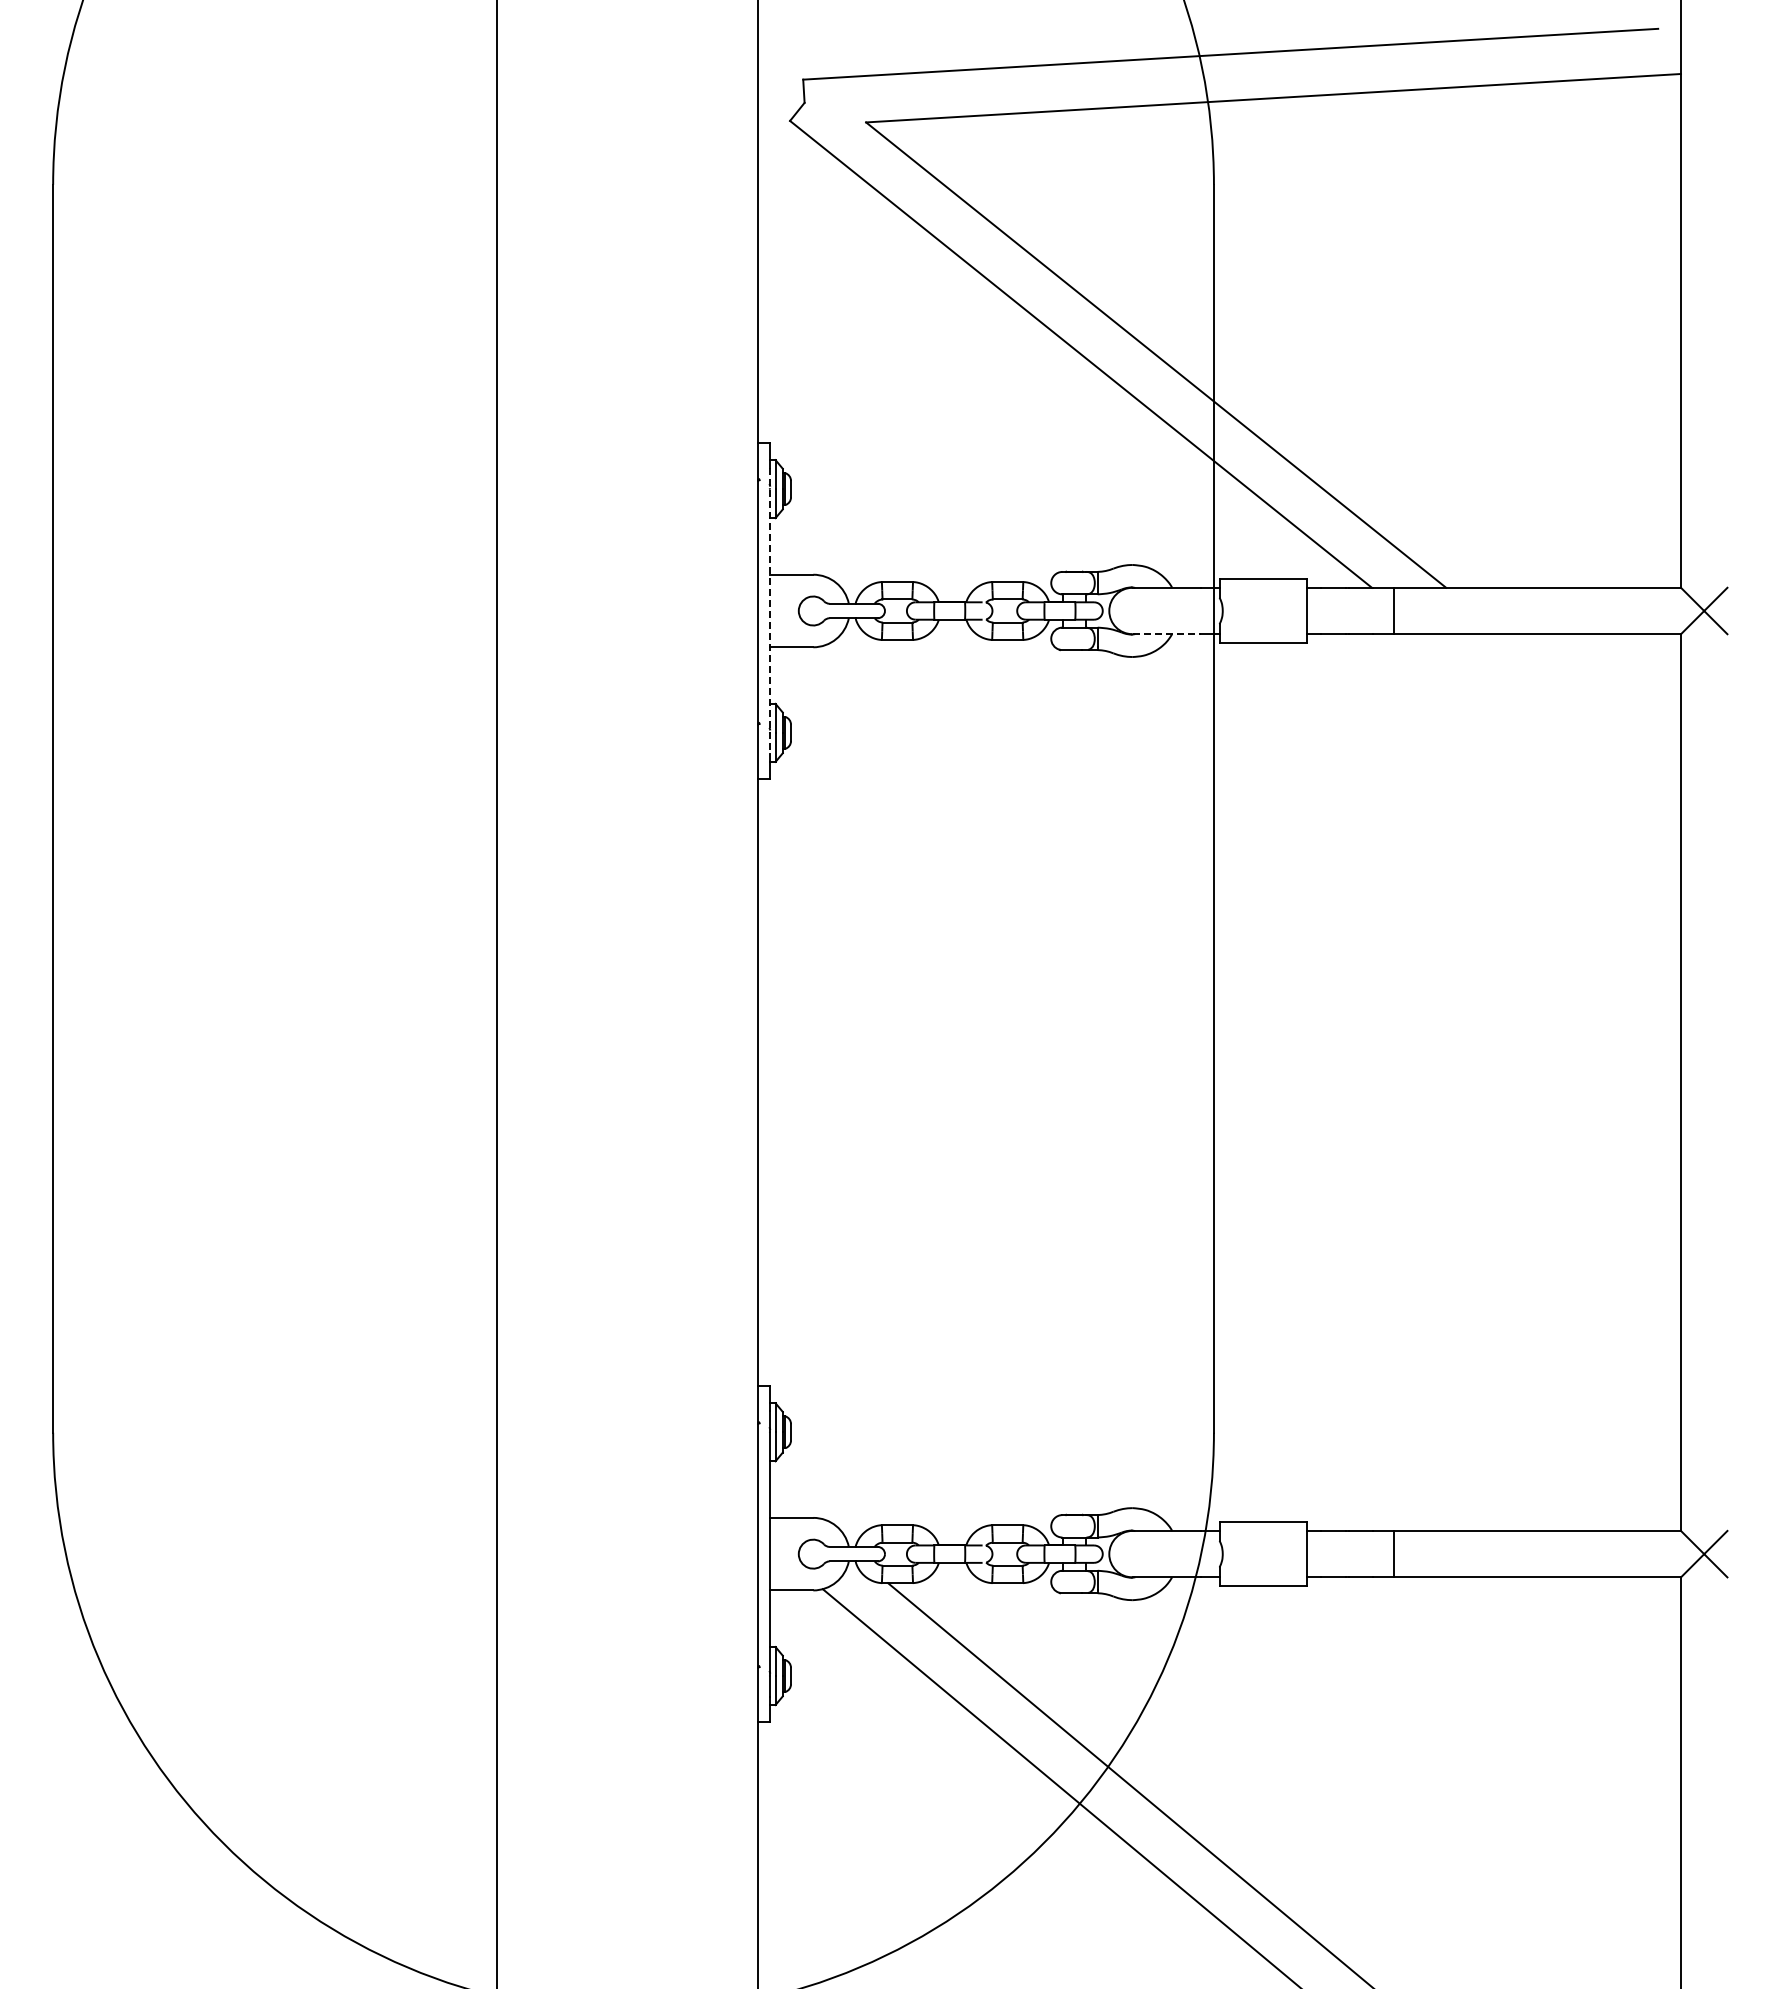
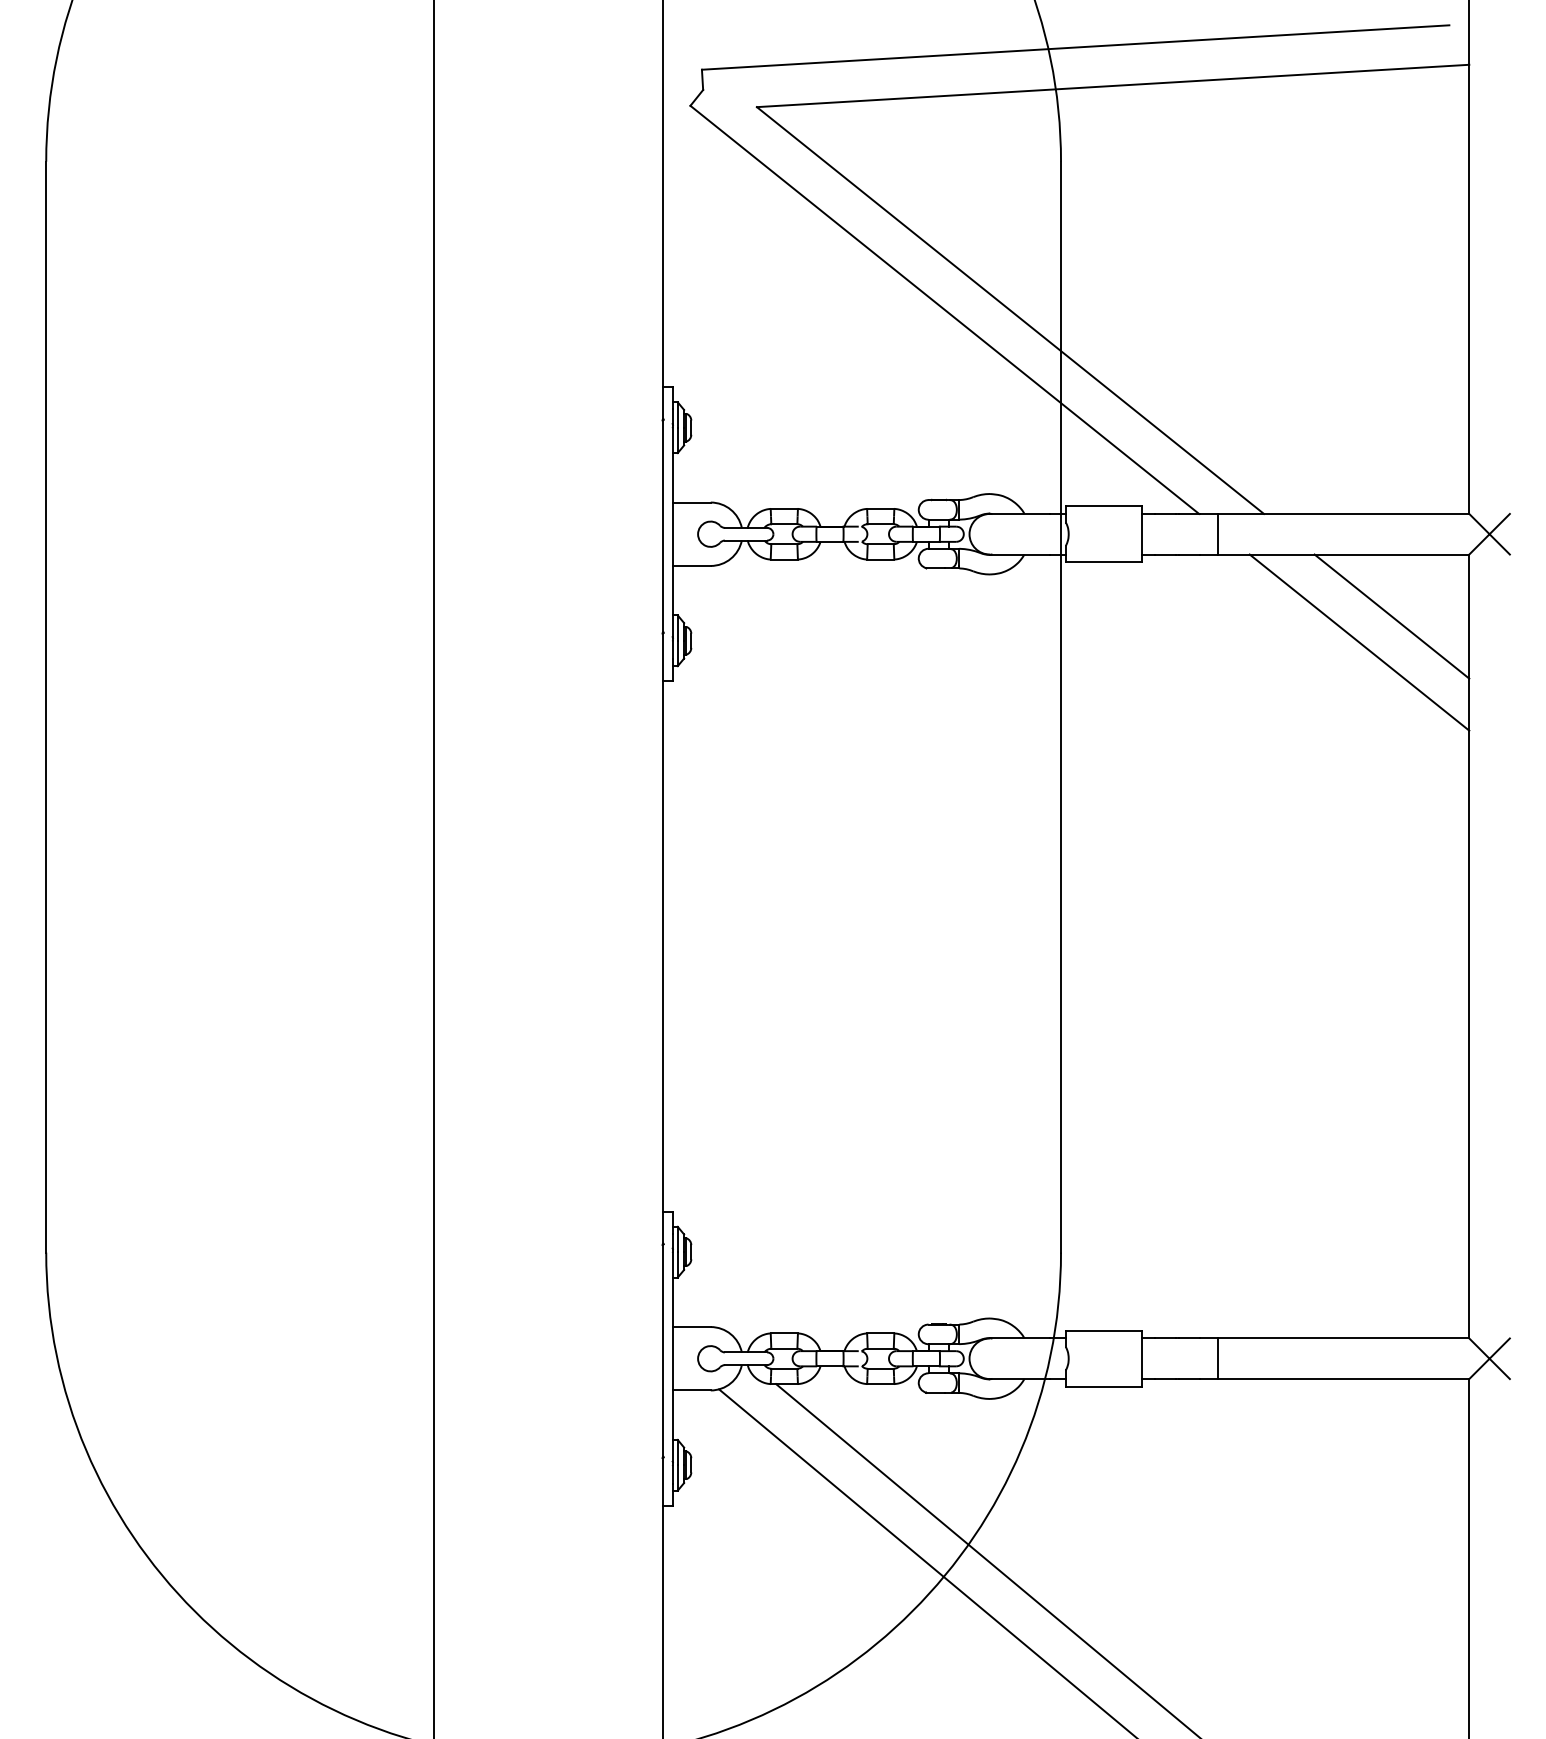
line: (769, 611) -> (672, 534), dashed -> solid
line: (1167, 634) -> (1020, 554), dashed -> solid
line: (1592, 705) -> (1391, 616), added
line: (1555, 734) -> (1359, 642), added

